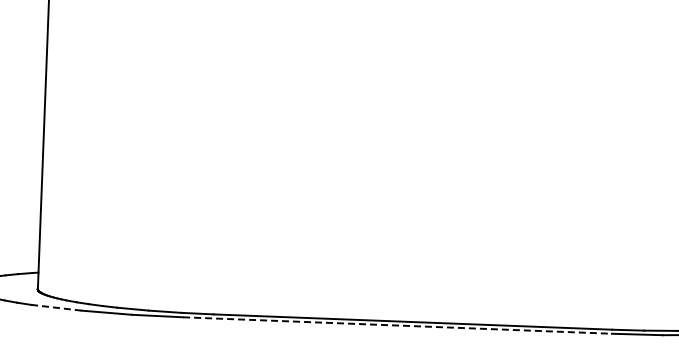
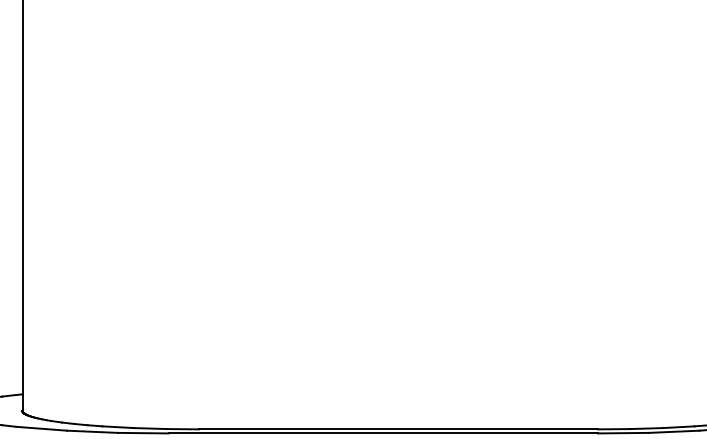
line: (57, 307) -> (42, 428), dashed -> solid
line: (397, 325) -> (383, 433), dashed -> solid

